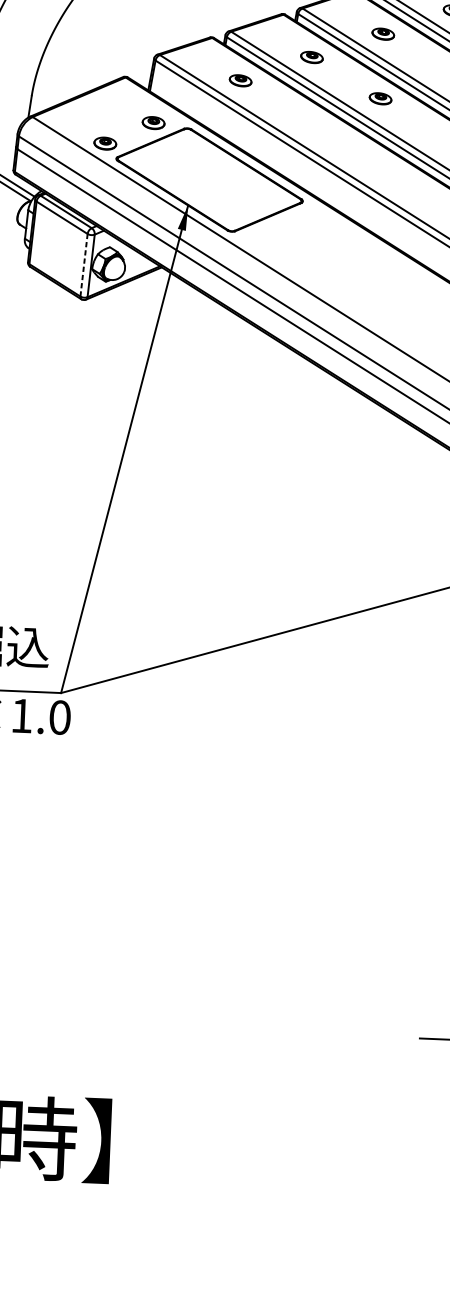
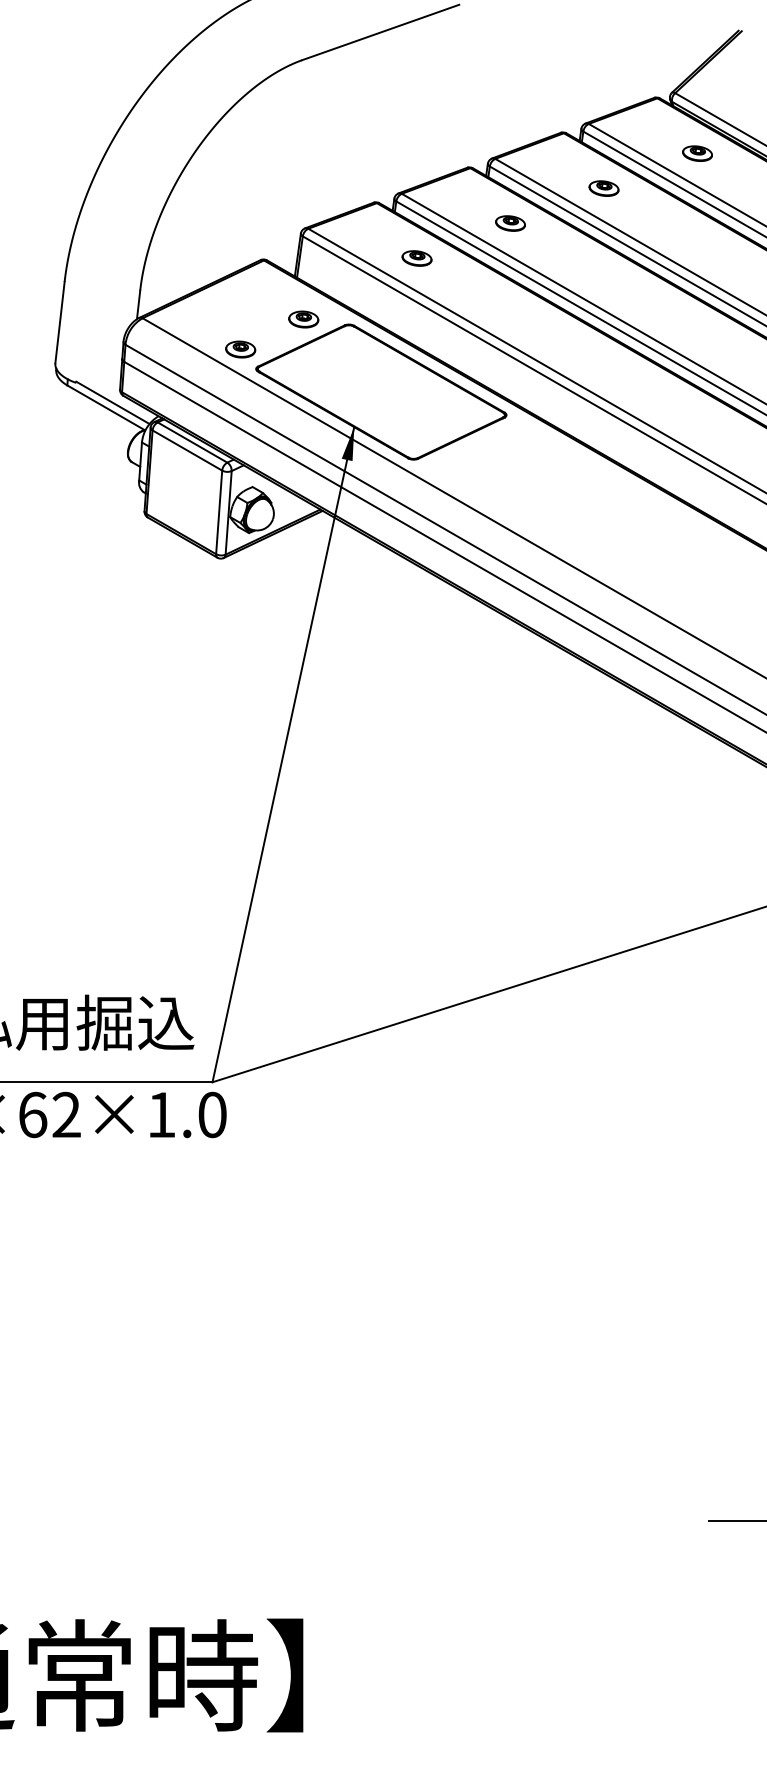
part: (380, 98) -> (603, 274), removed
line: (84, 265) -> (219, 512), dashed -> solid

